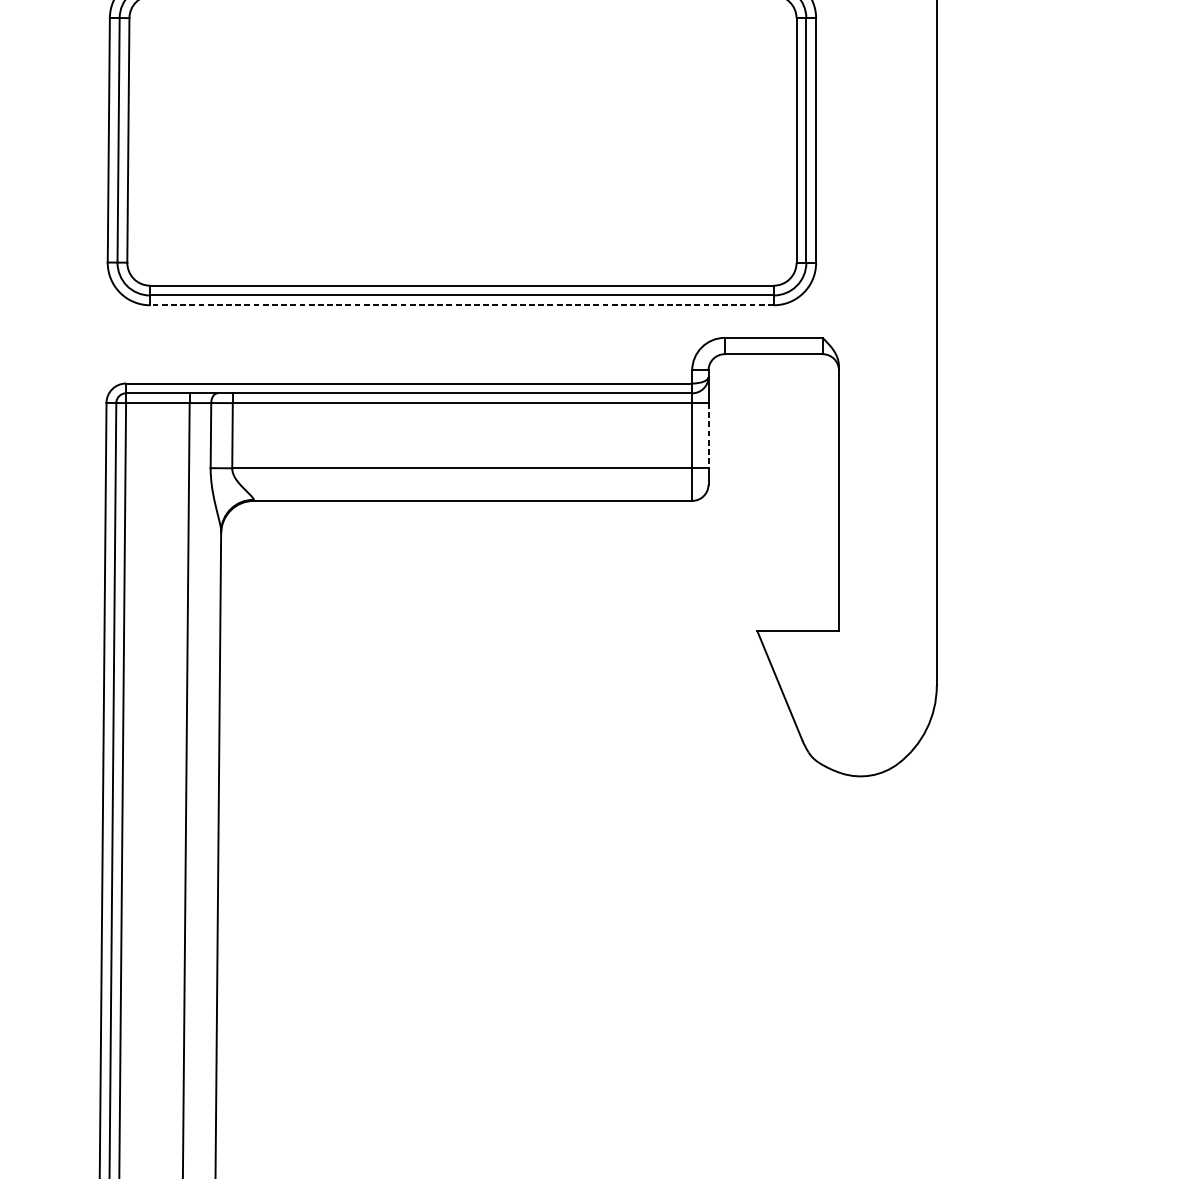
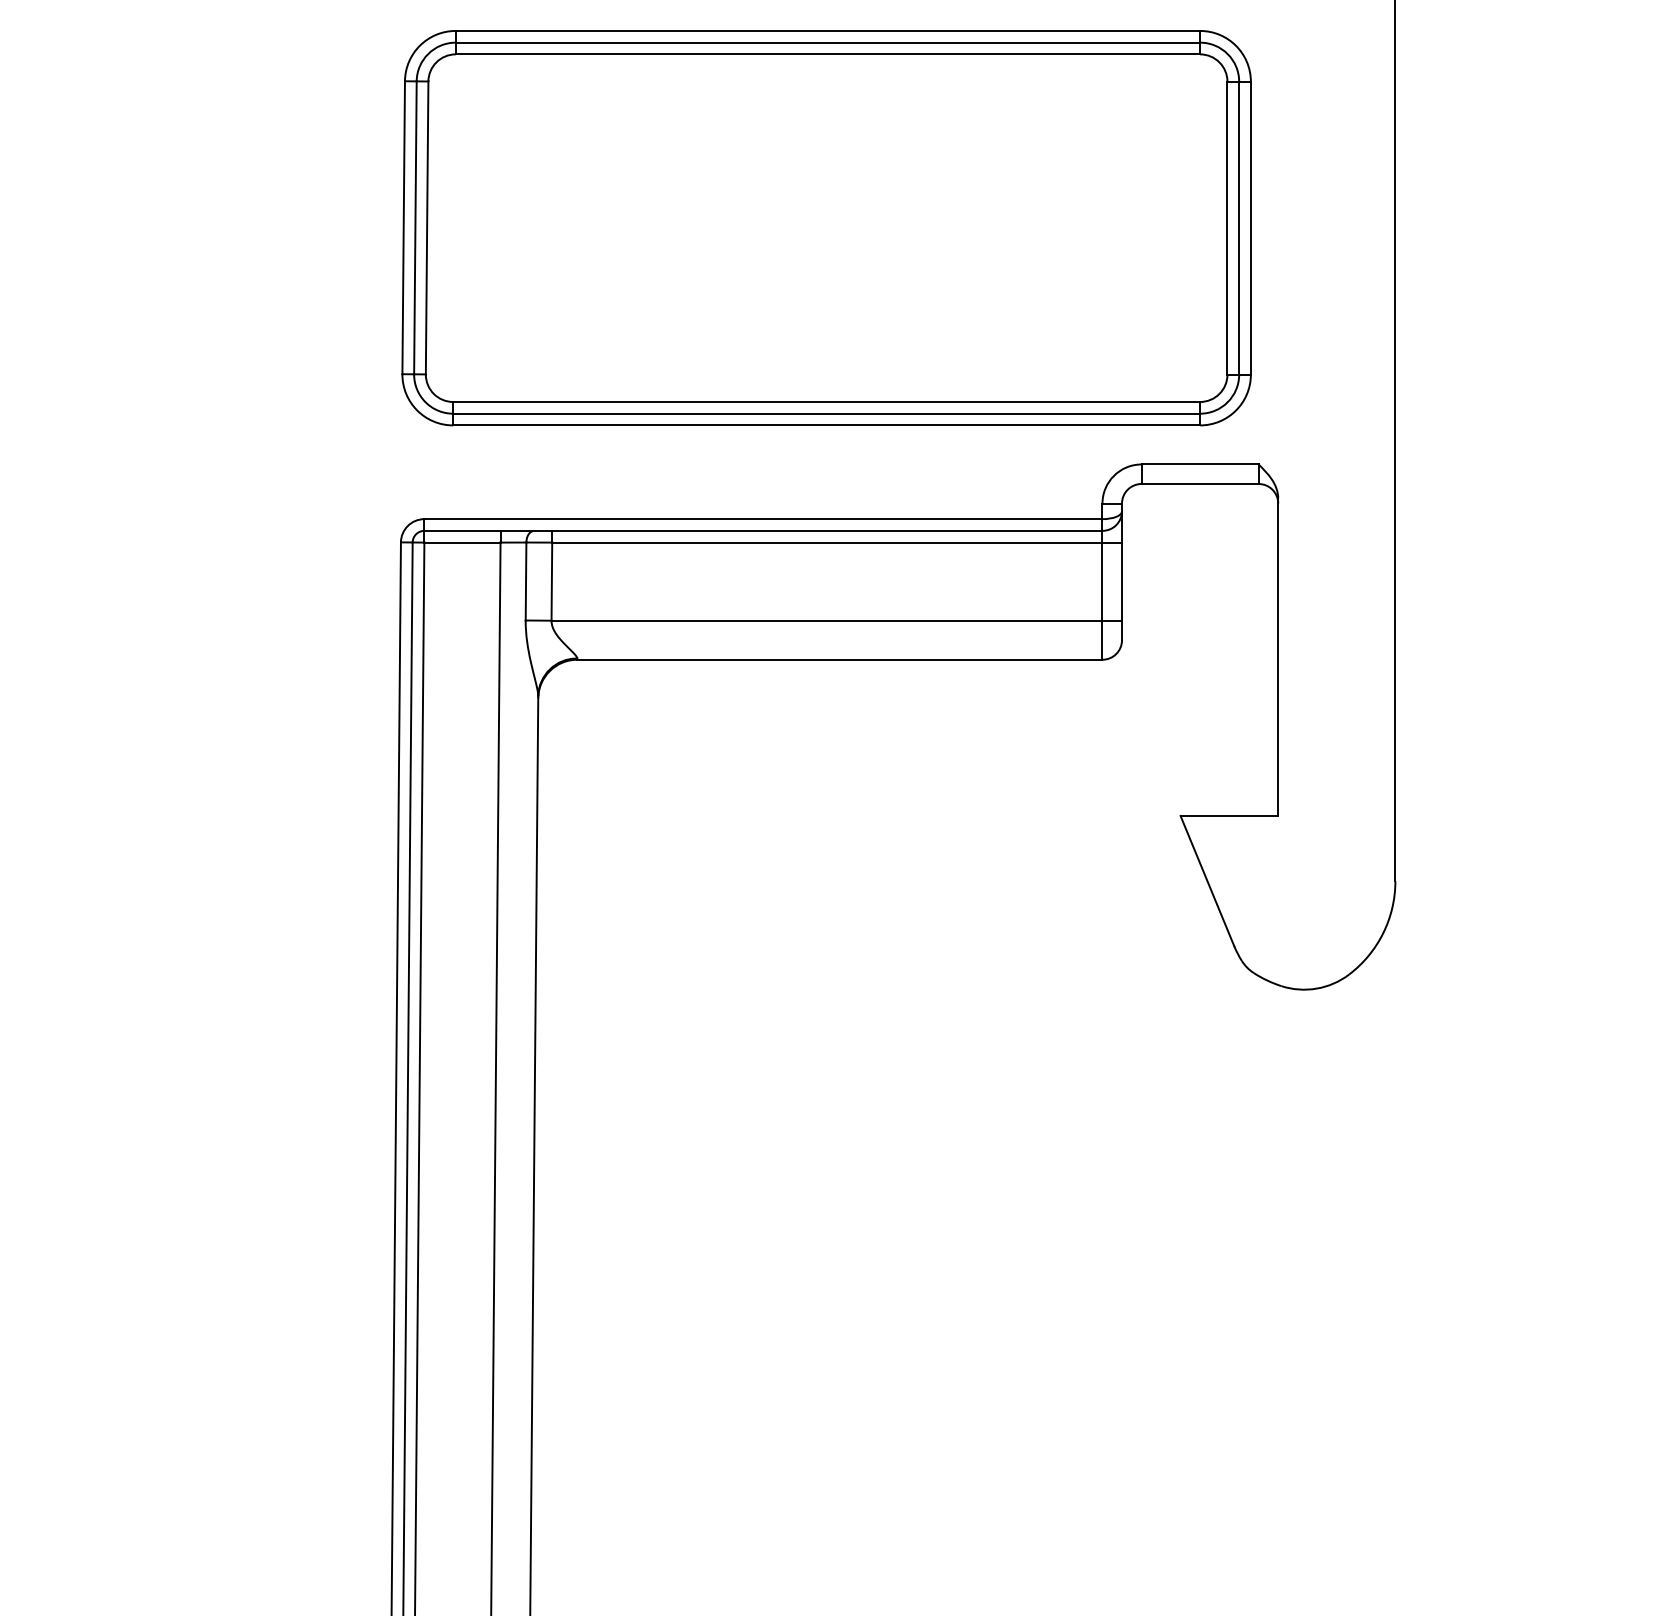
line: (461, 305) -> (826, 425), dashed -> solid
line: (708, 436) -> (1122, 582), dashed -> solid

